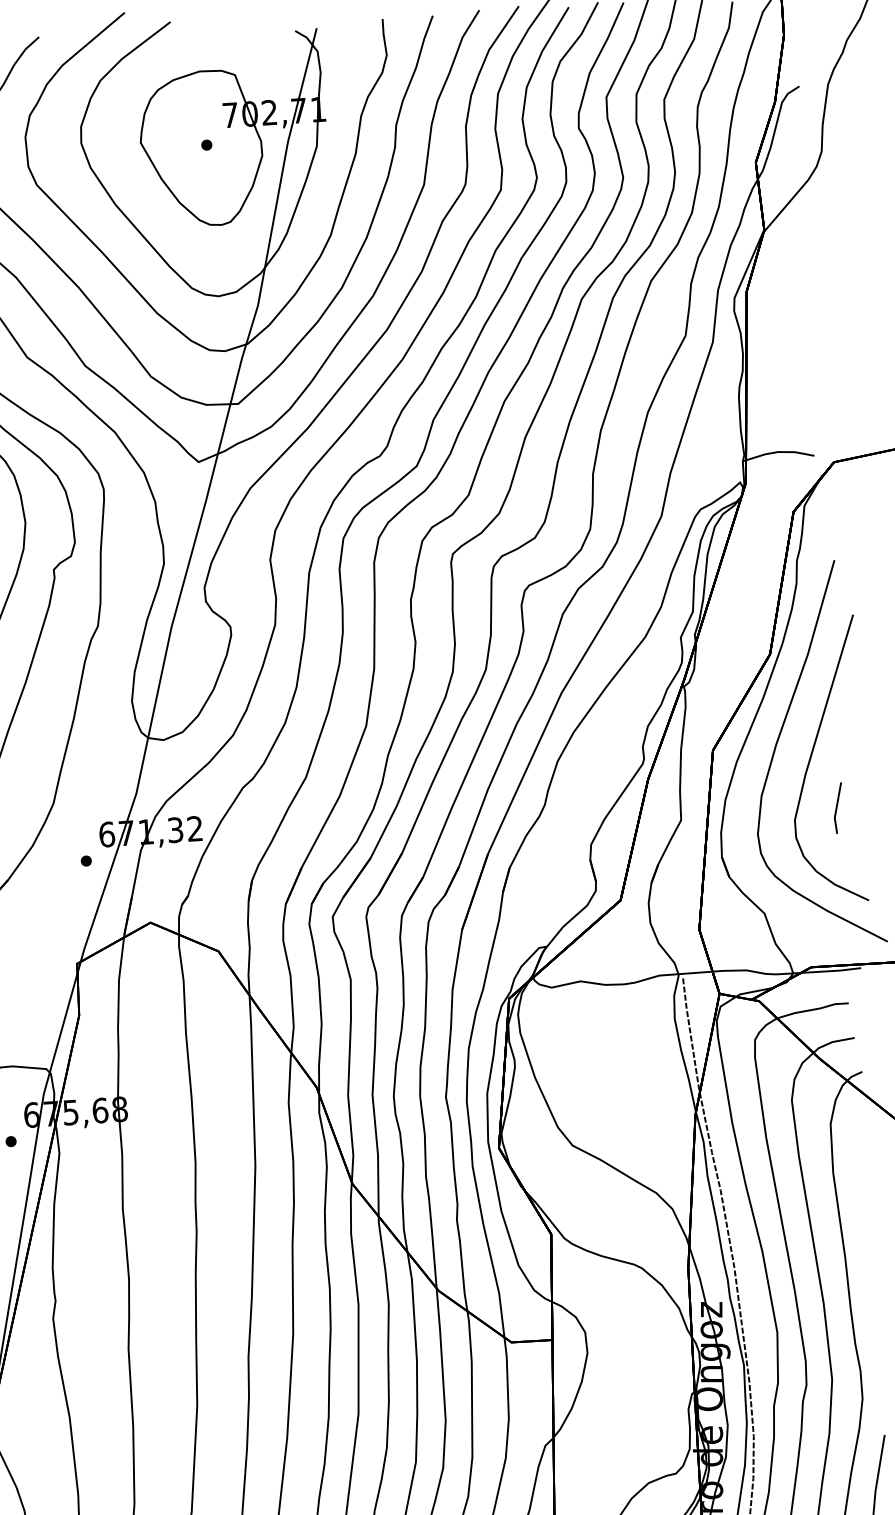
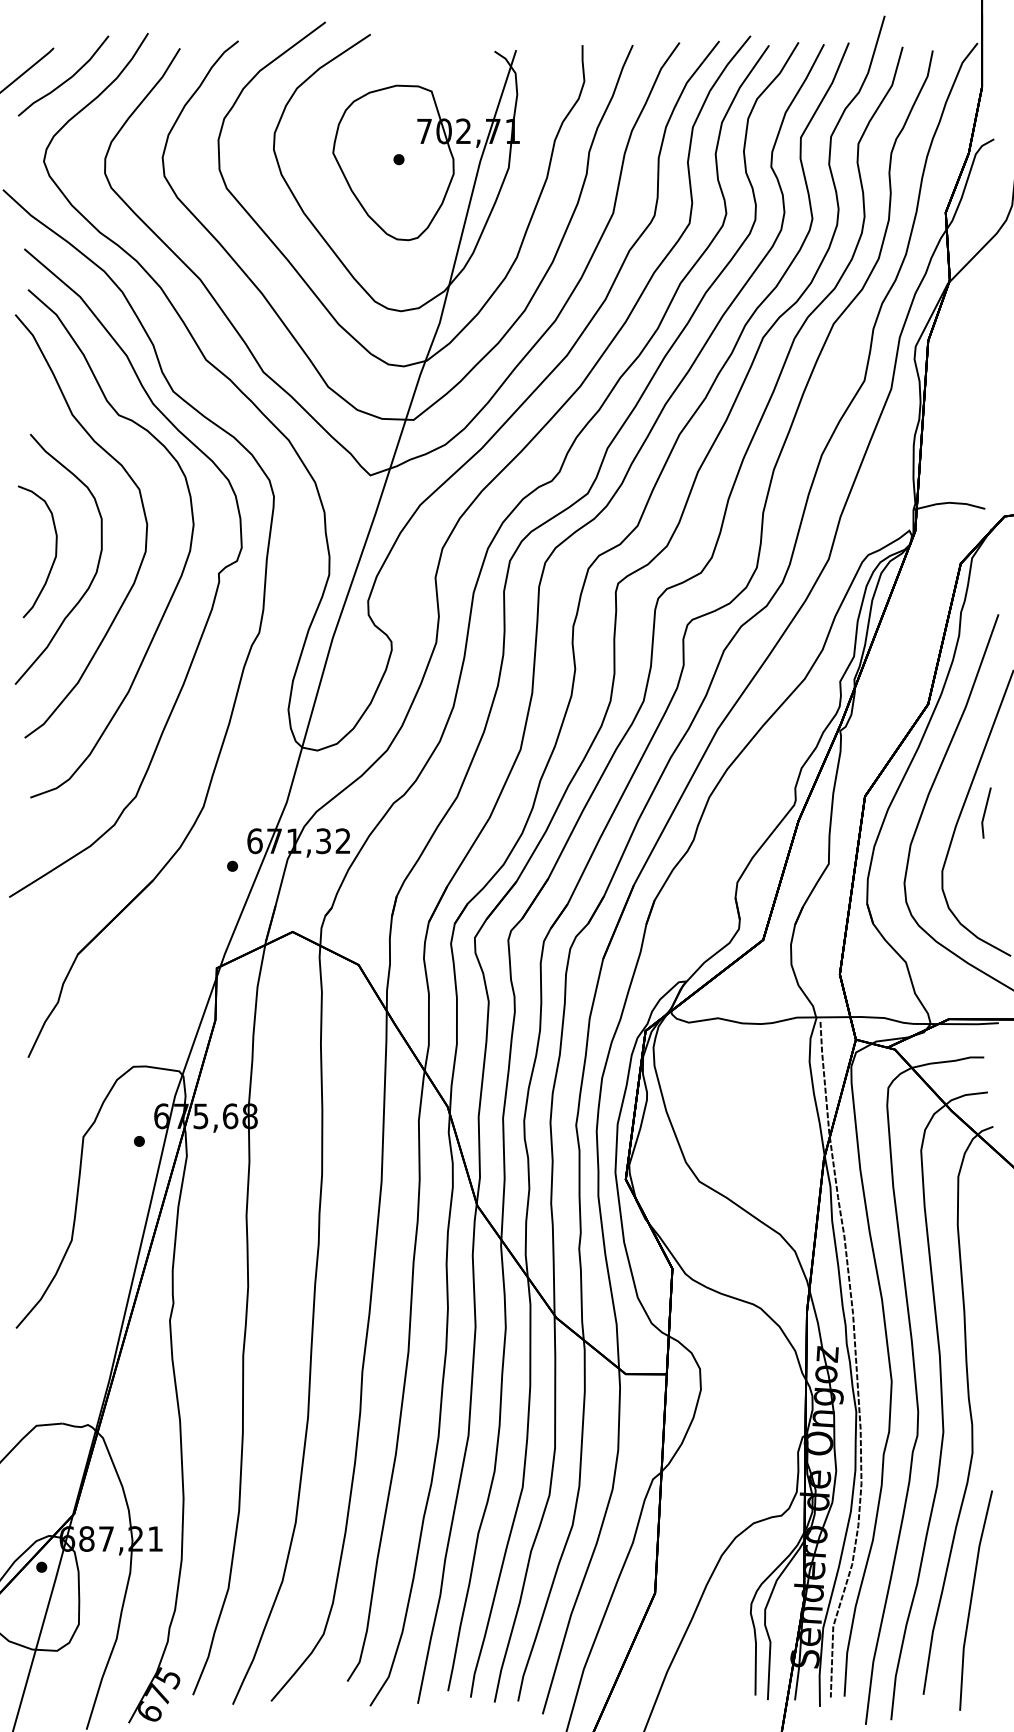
line: (837, 807) -> (985, 812), moved

